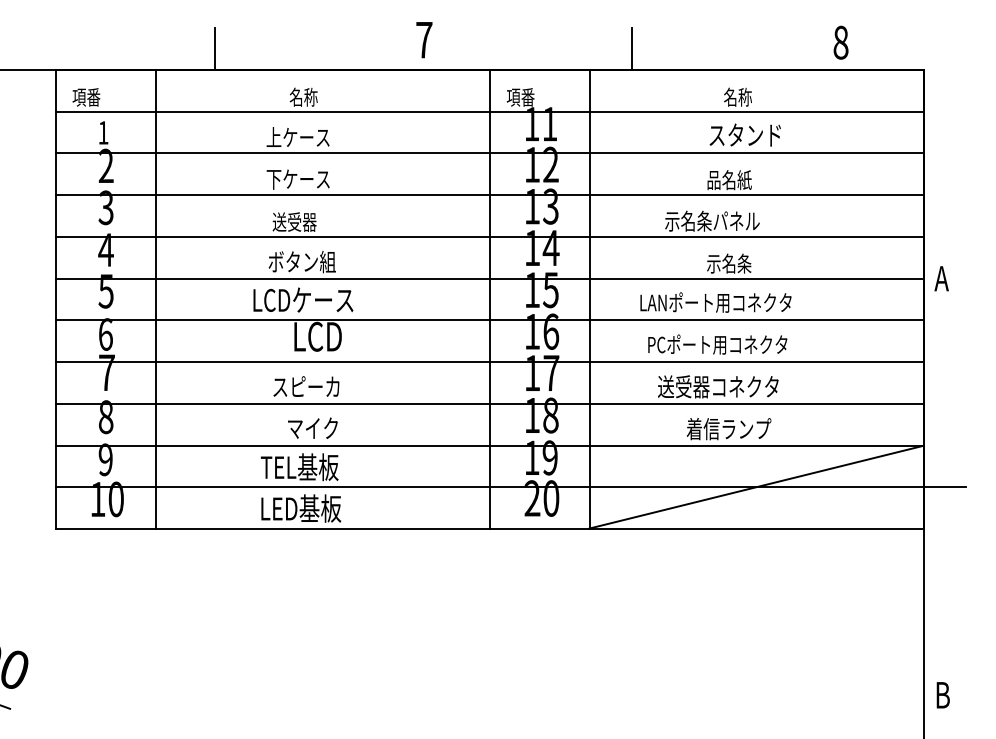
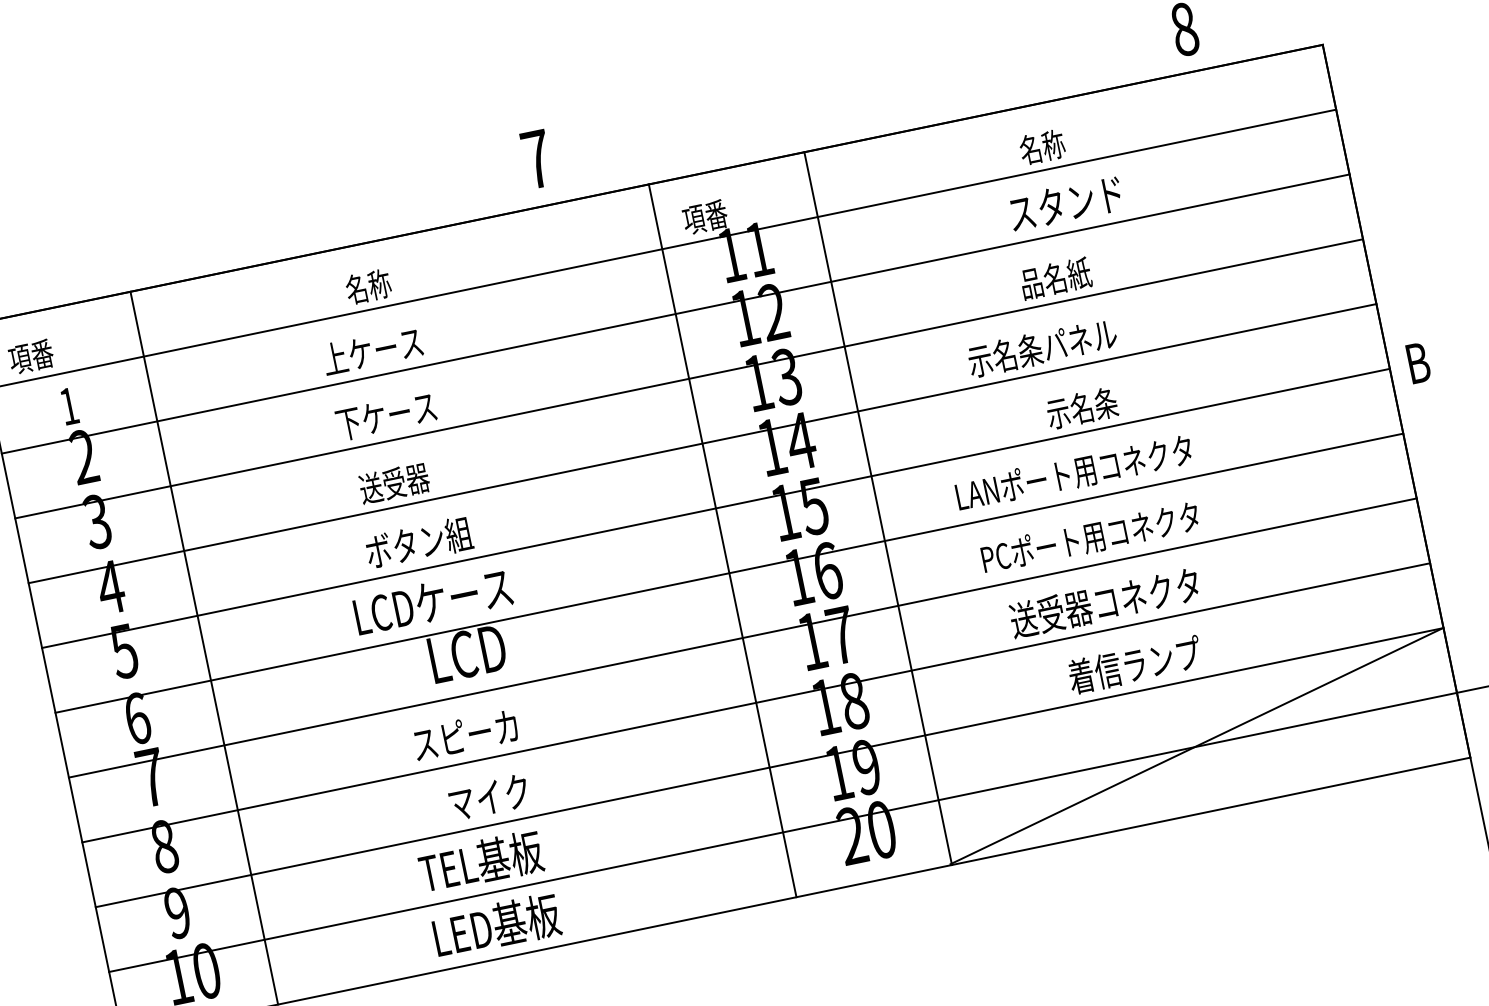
line: (214, 48) -> (214, 239), removed
line: (632, 48) -> (862, 105), removed
text: (941, 278) -> (1416, 363), A -> B

